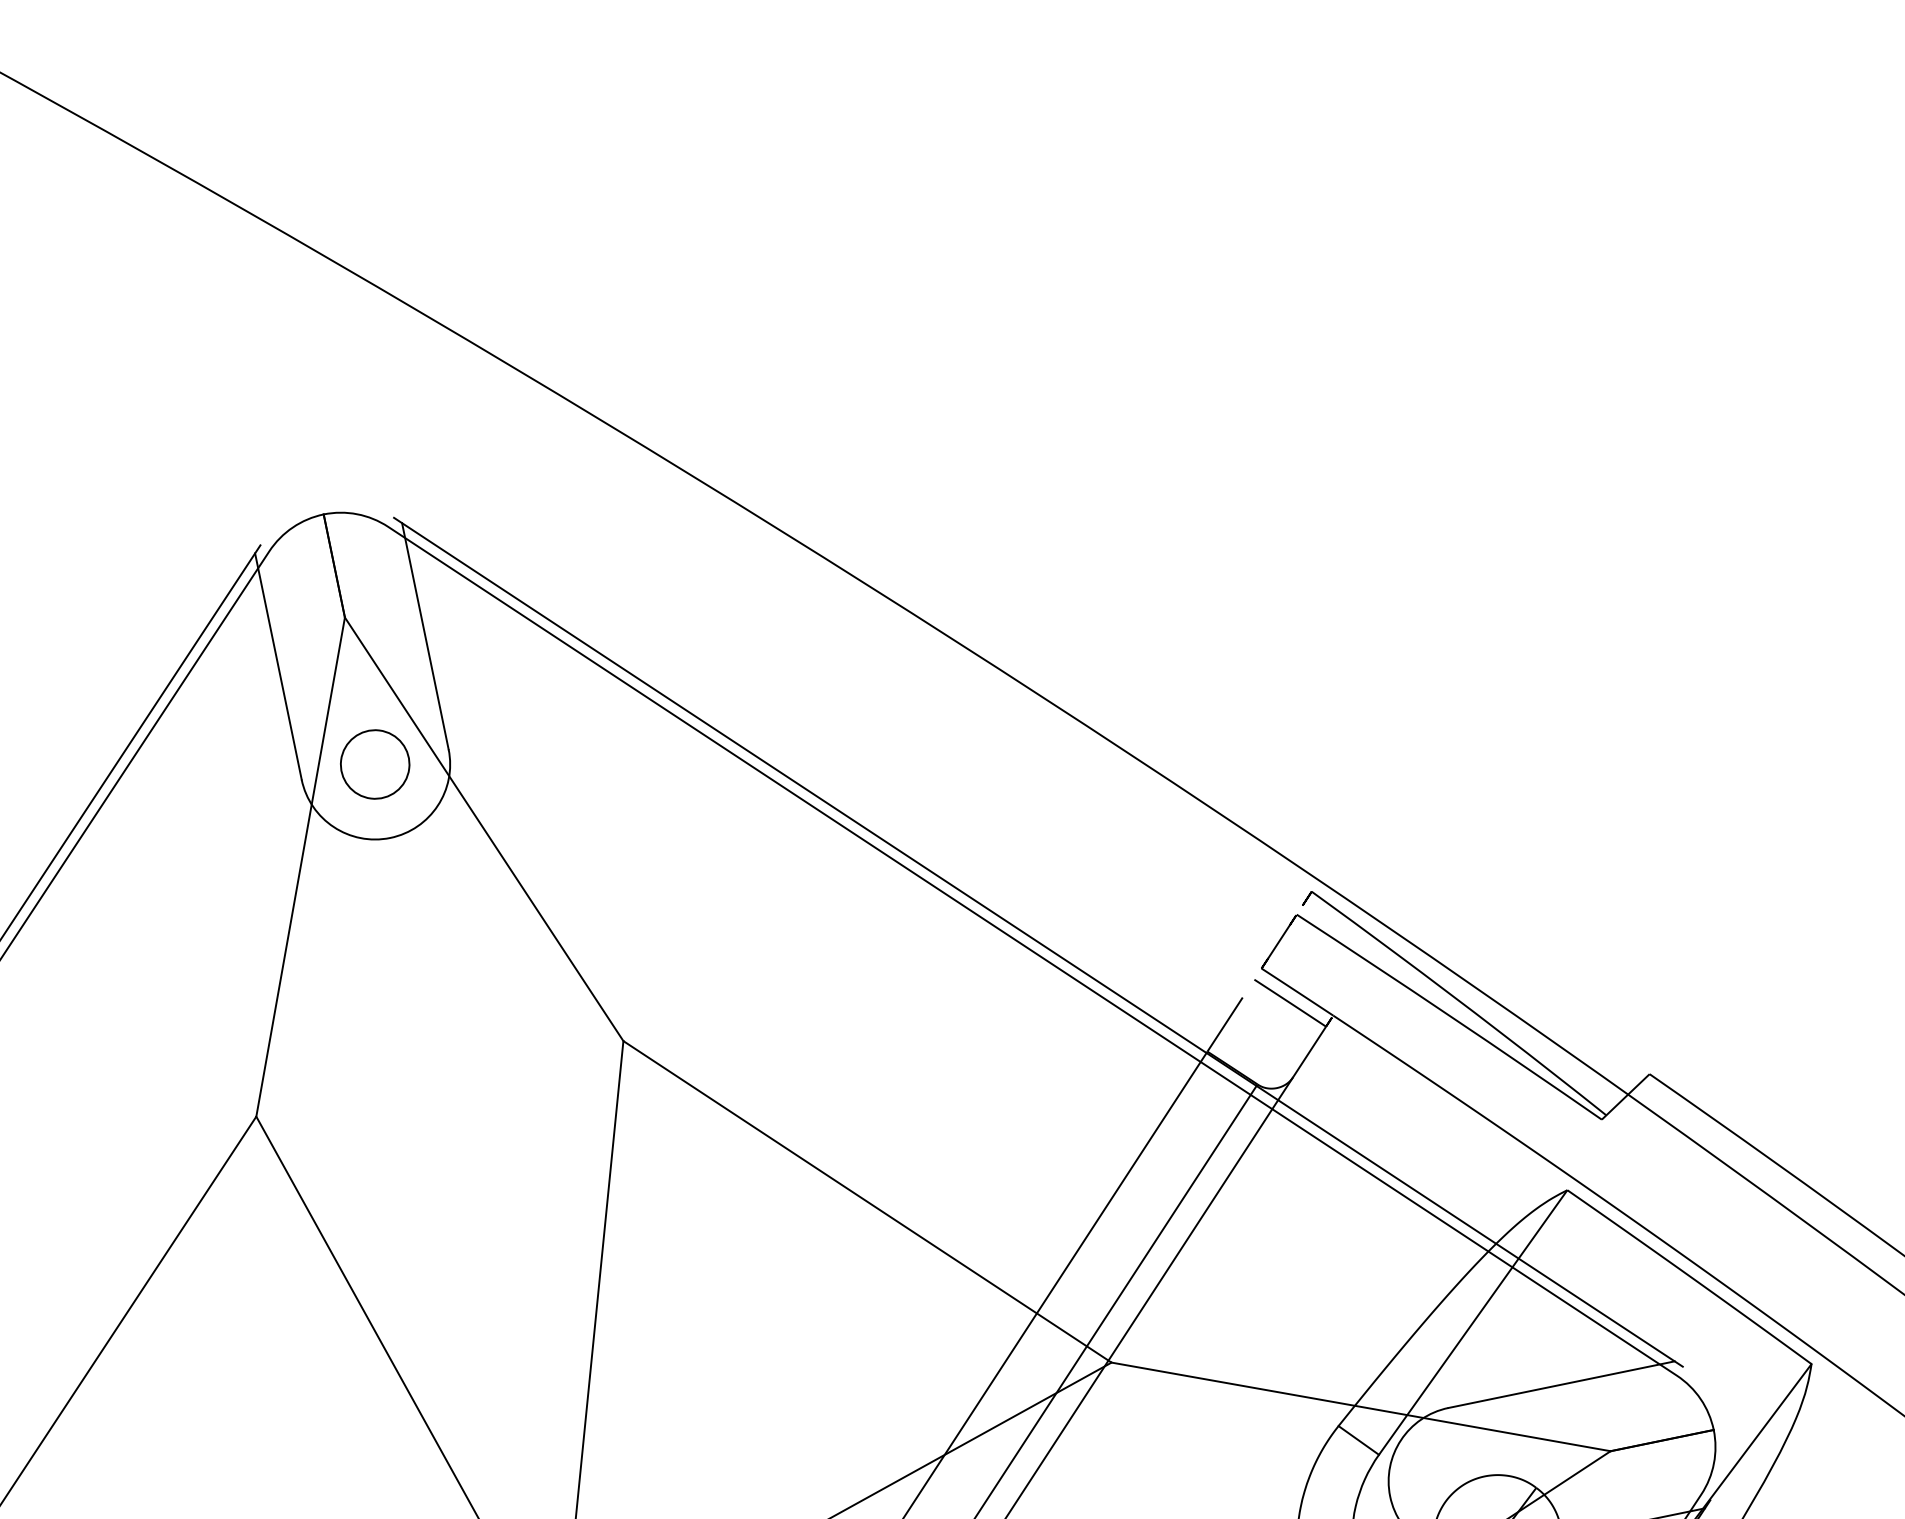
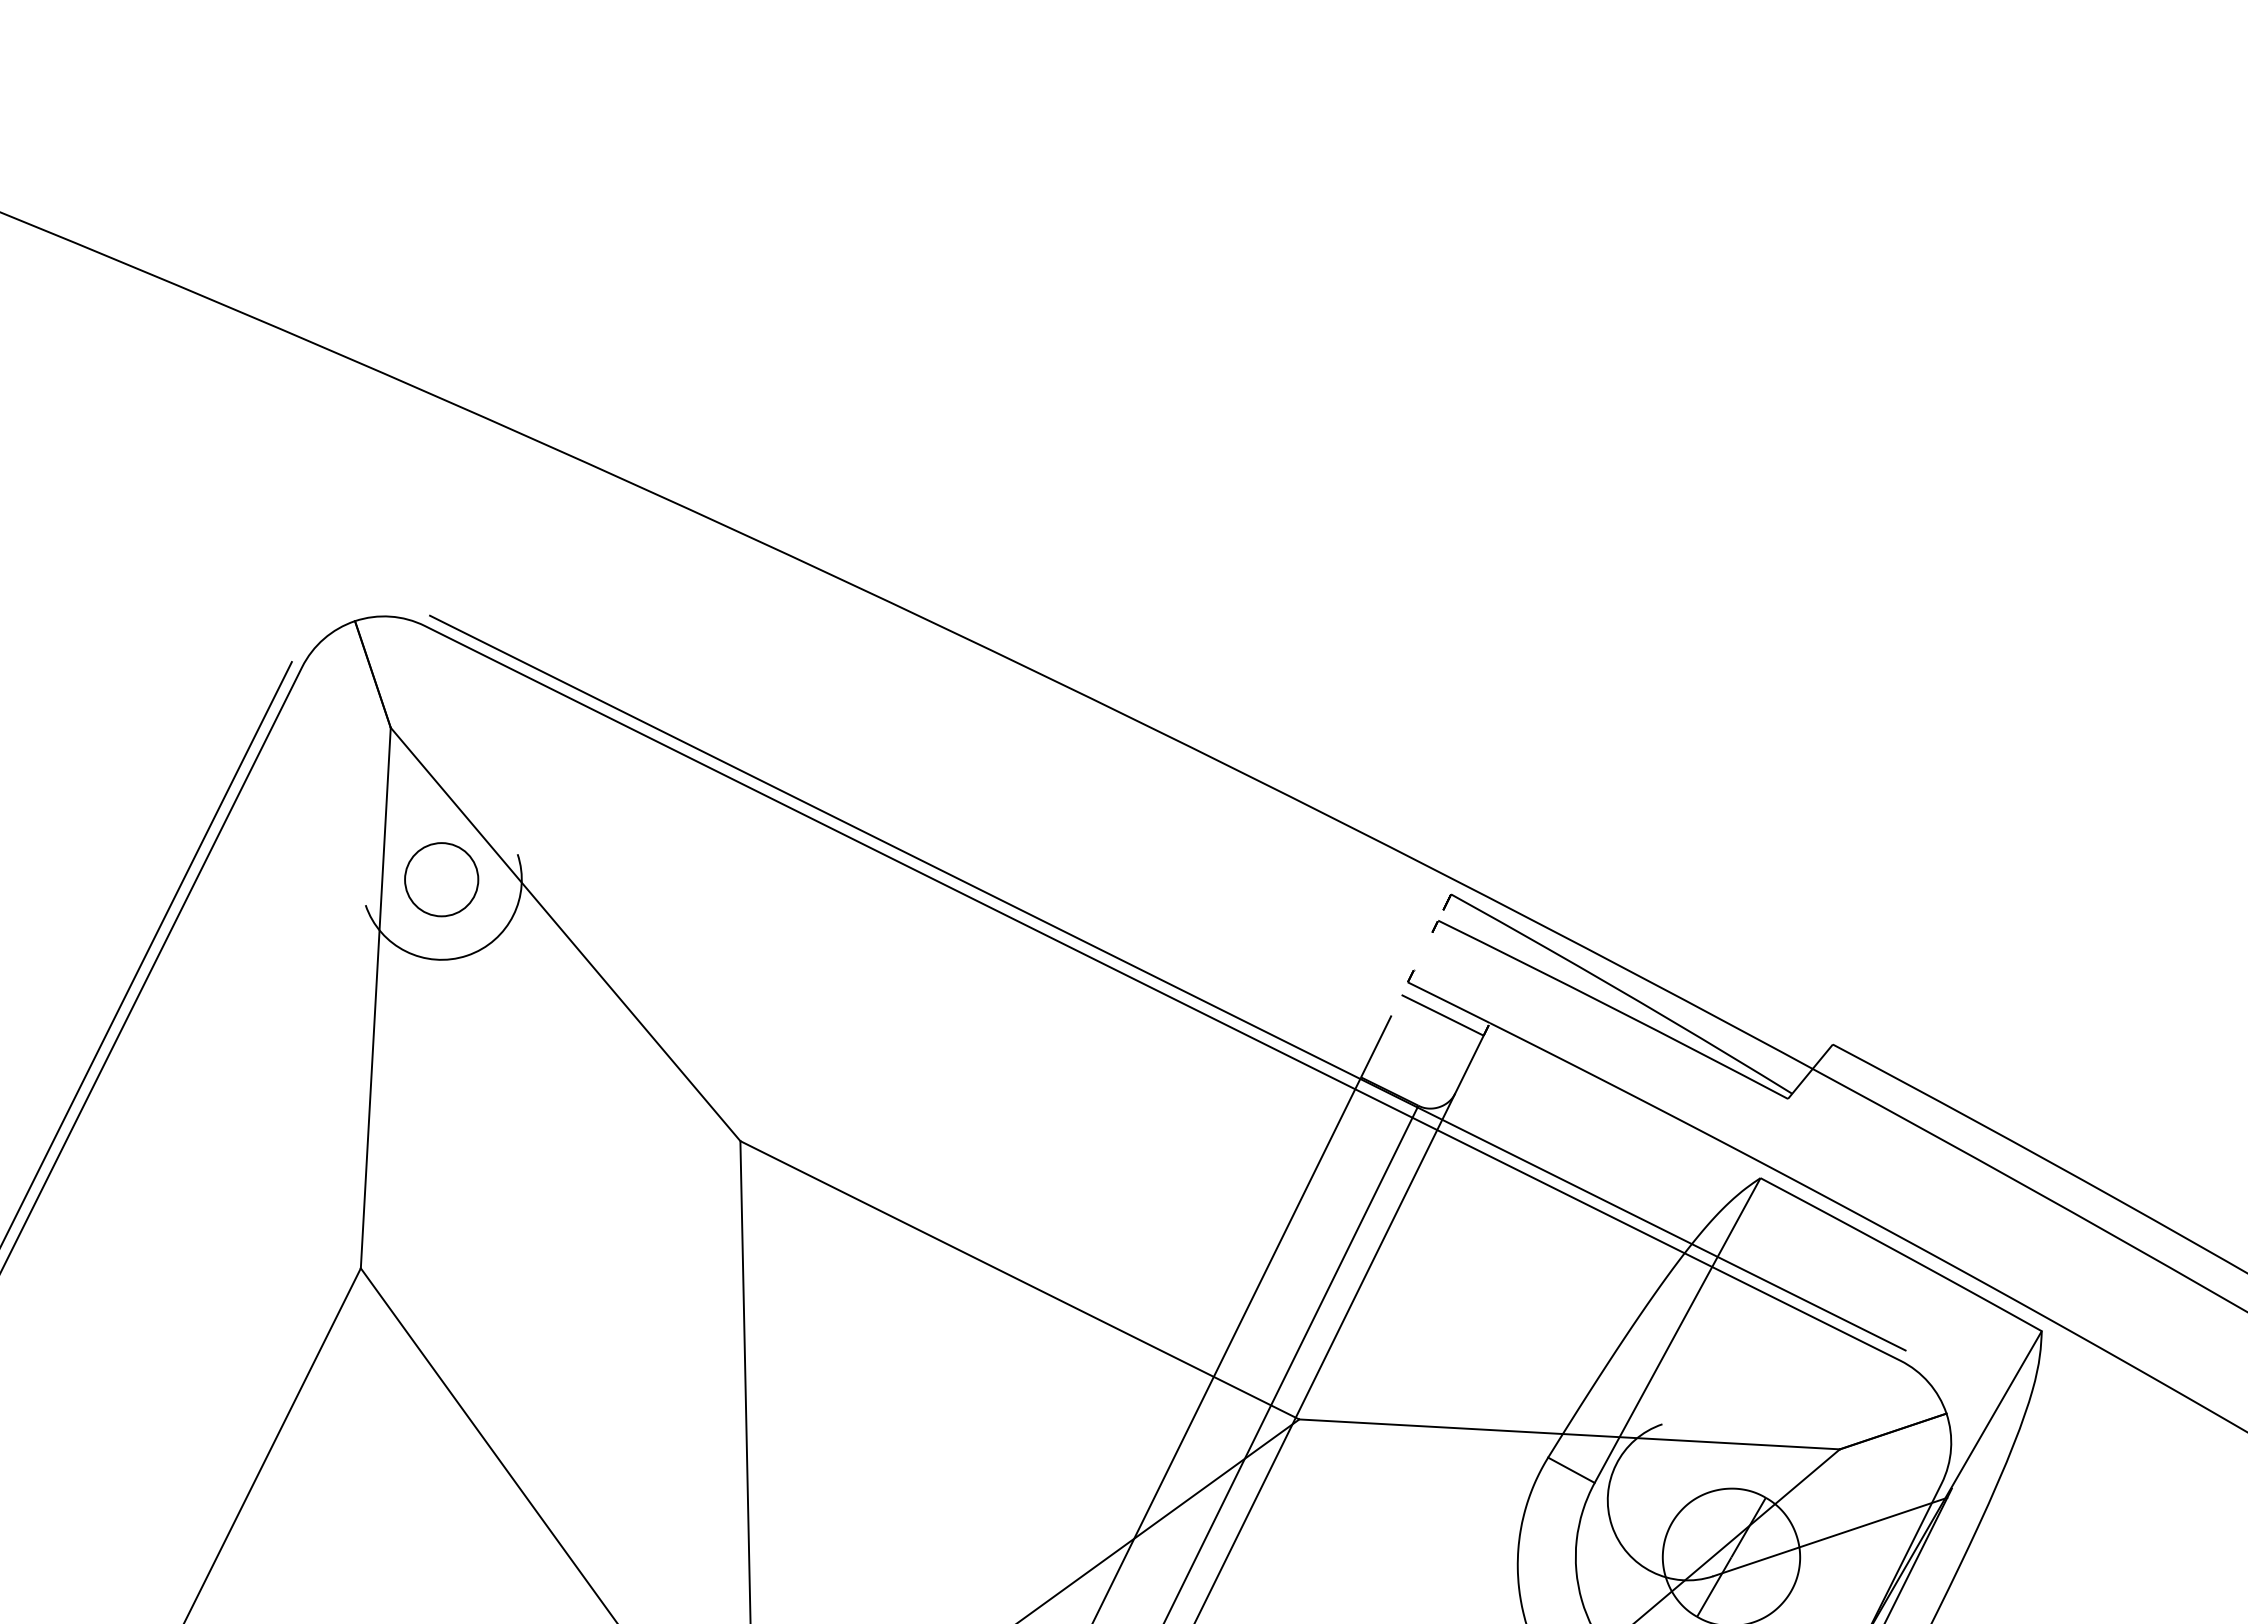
line: (425, 636) -> (478, 737), removed
line: (278, 666) -> (326, 788), removed
line: (1561, 1384) -> (1779, 1384), removed

